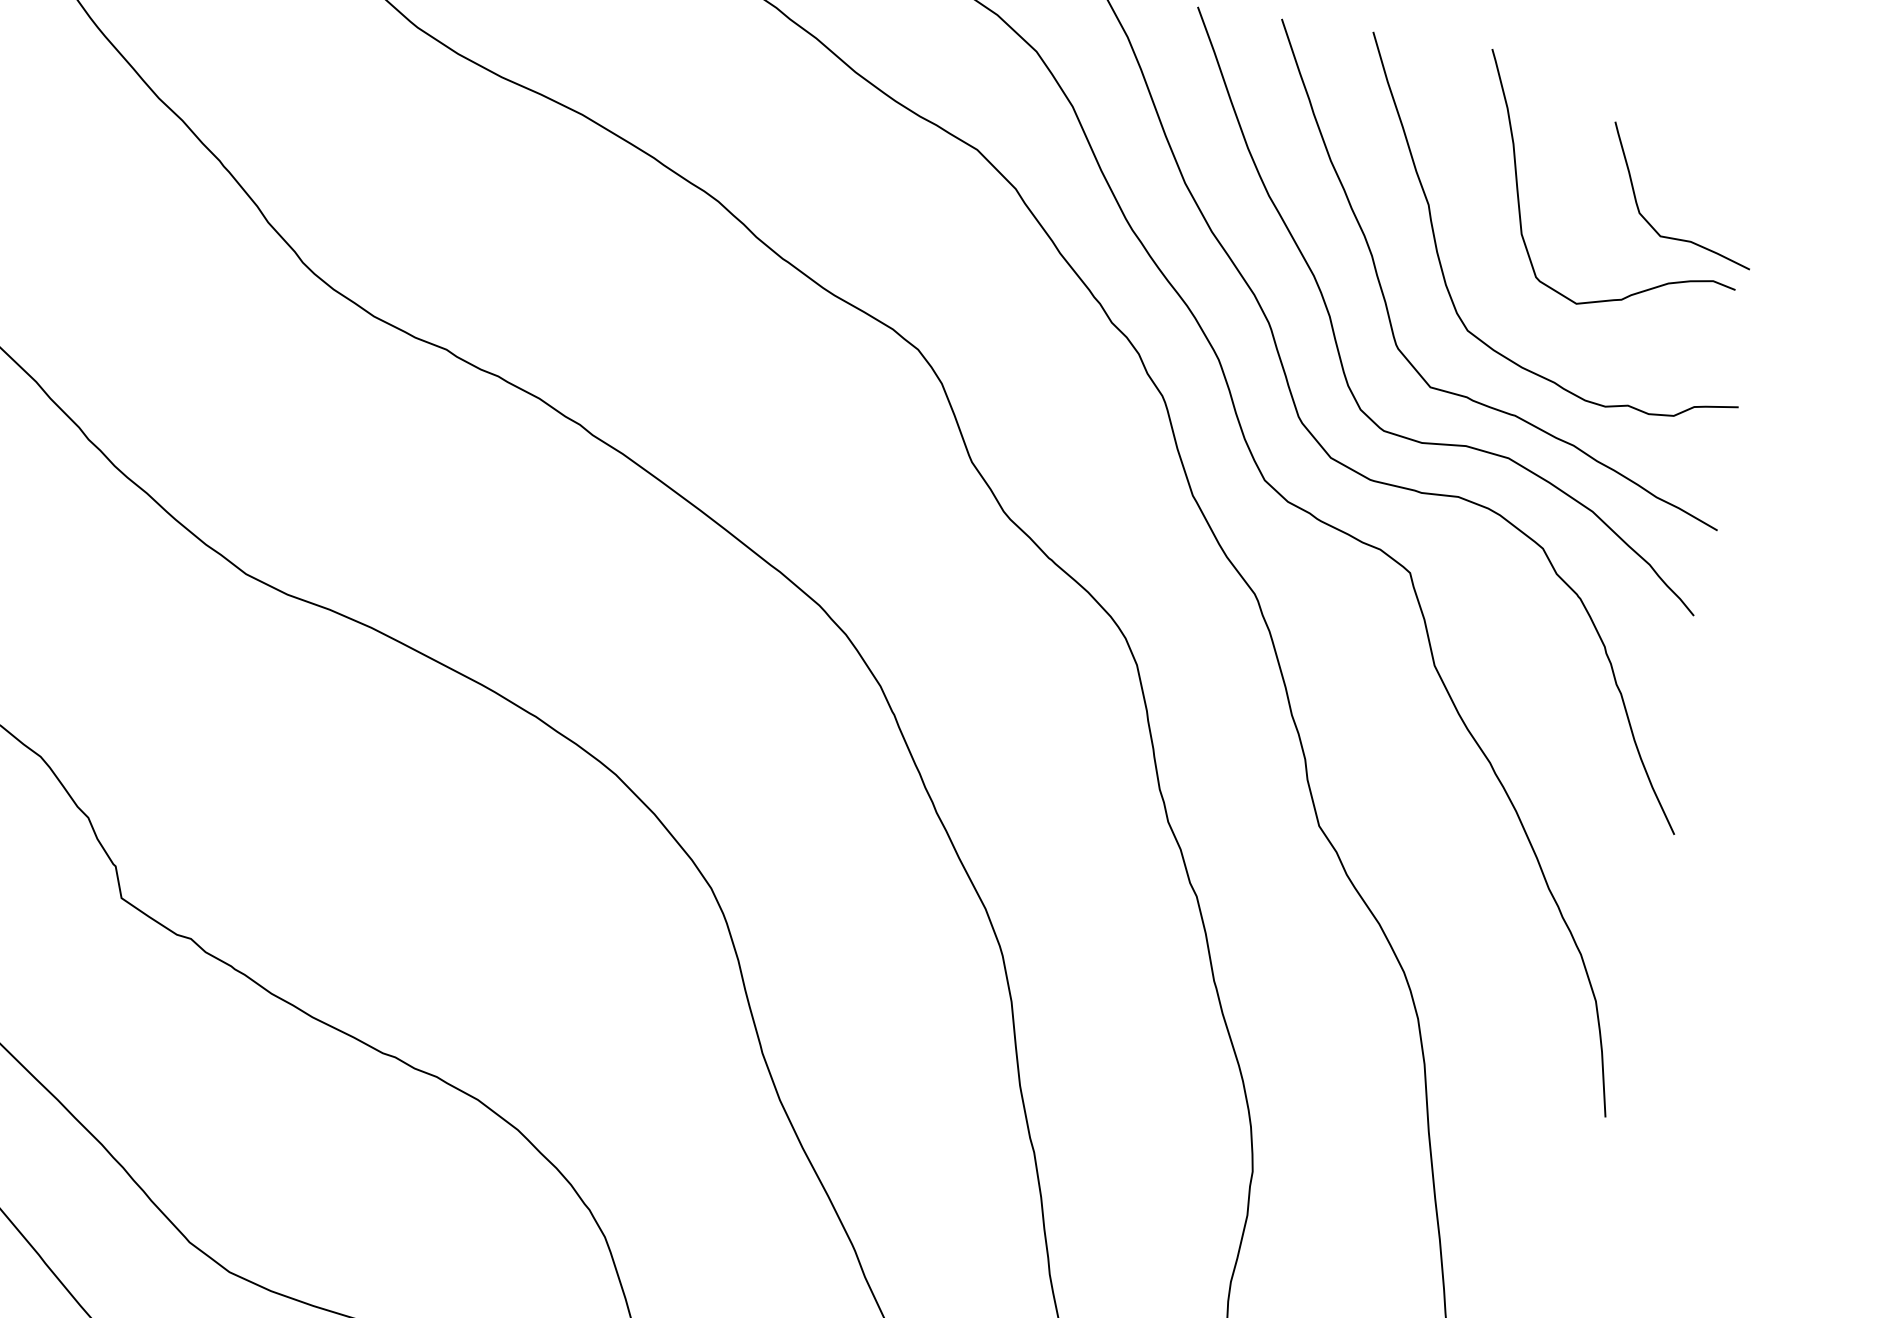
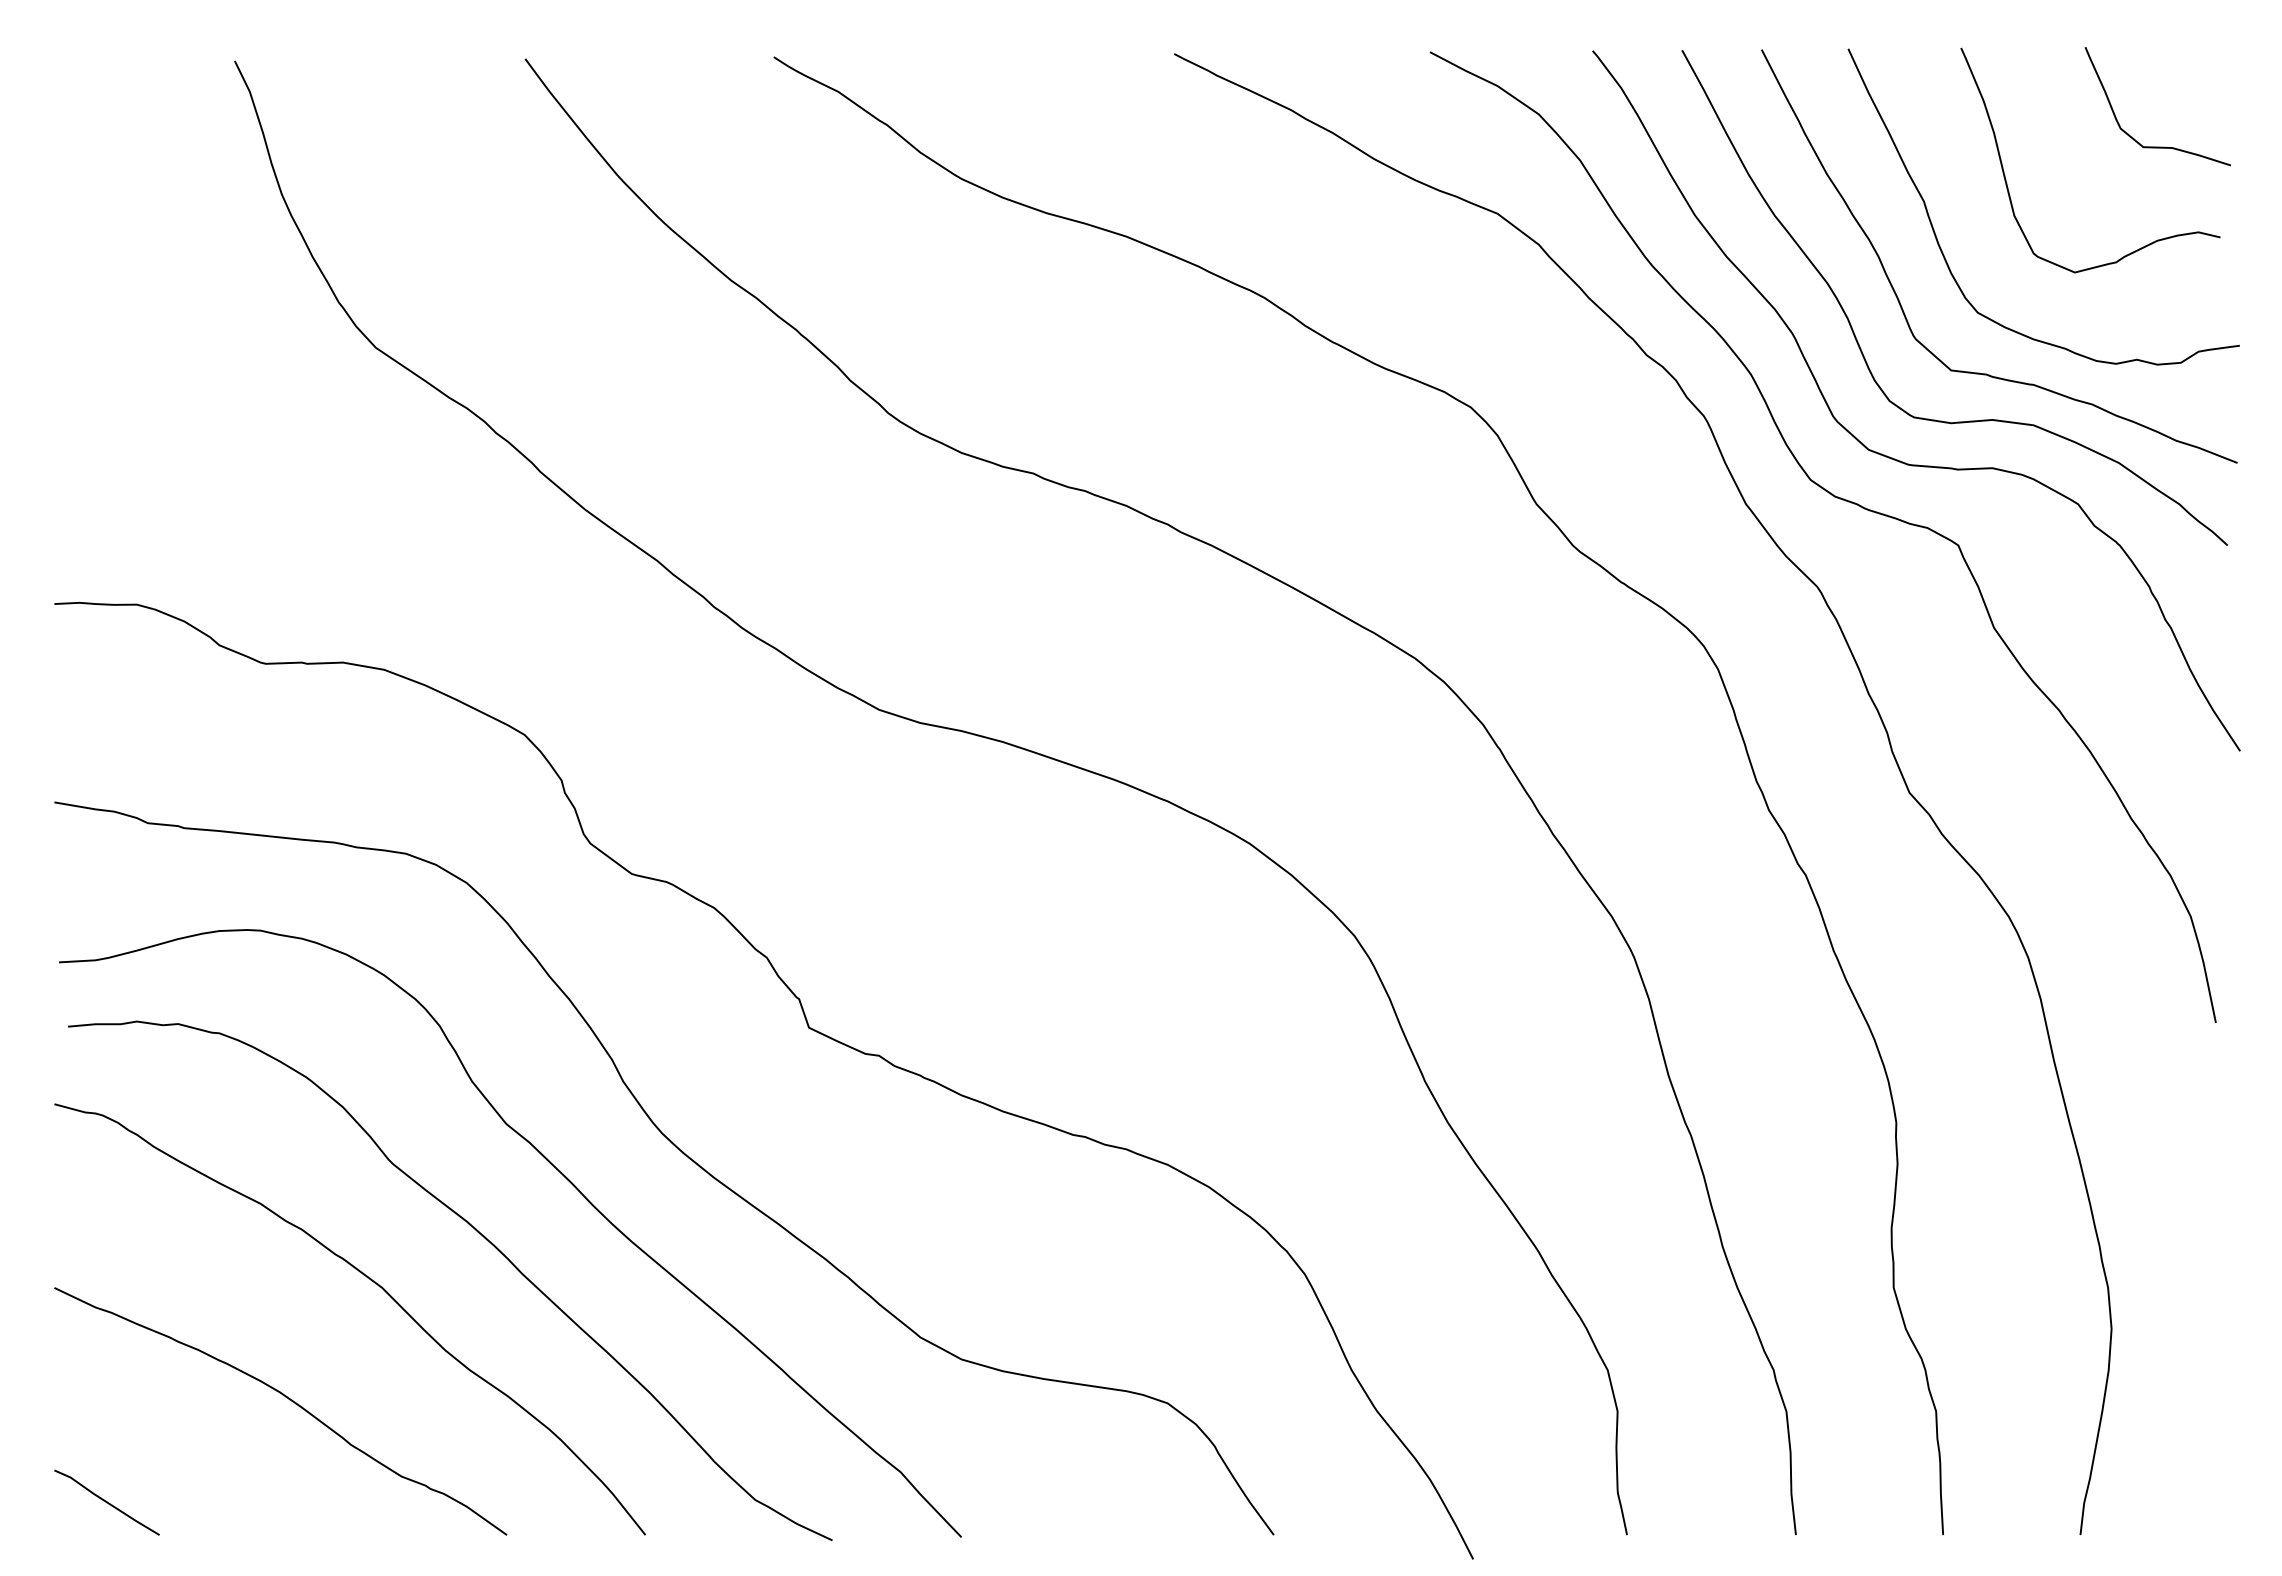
curve: (1651, 224) -> (2133, 137), moved

